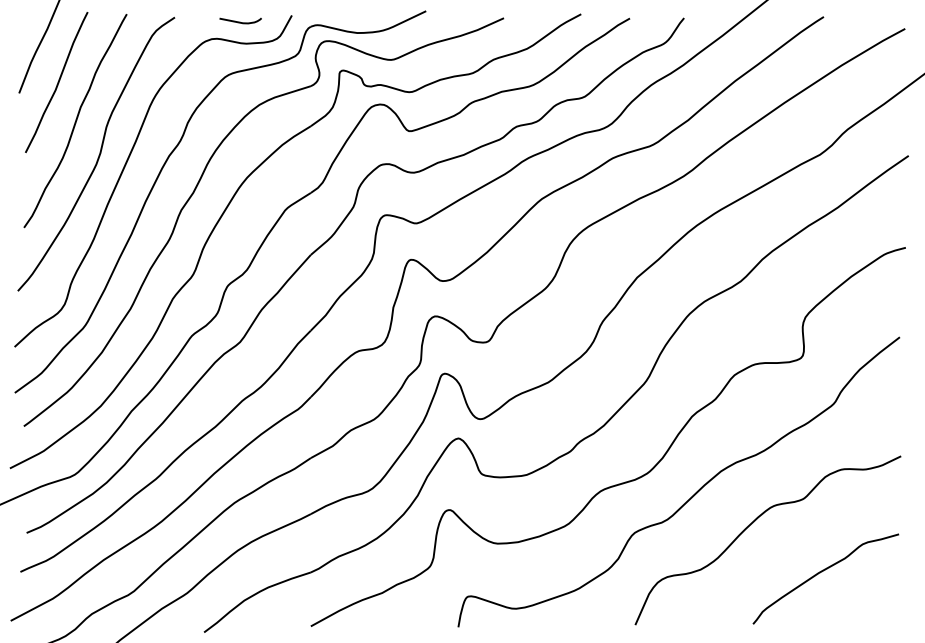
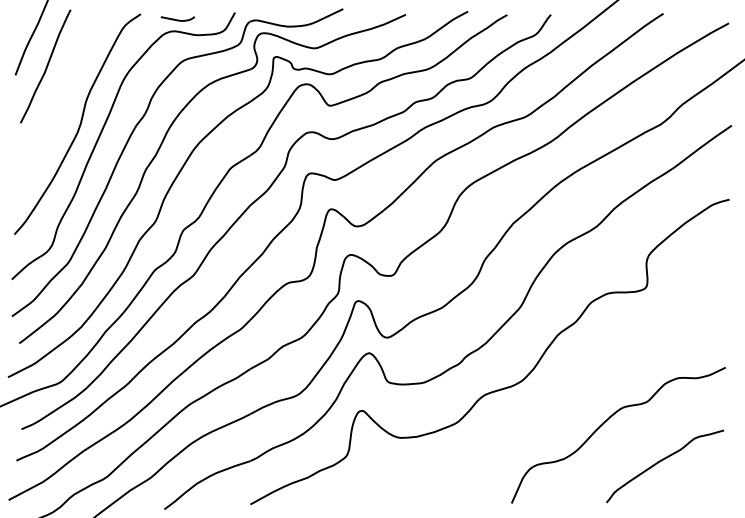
curve: (240, 21) -> (177, 19), moved
curve: (75, 120) -> (60, 97), removed
curve: (690, 495) -> (556, 399), removed

